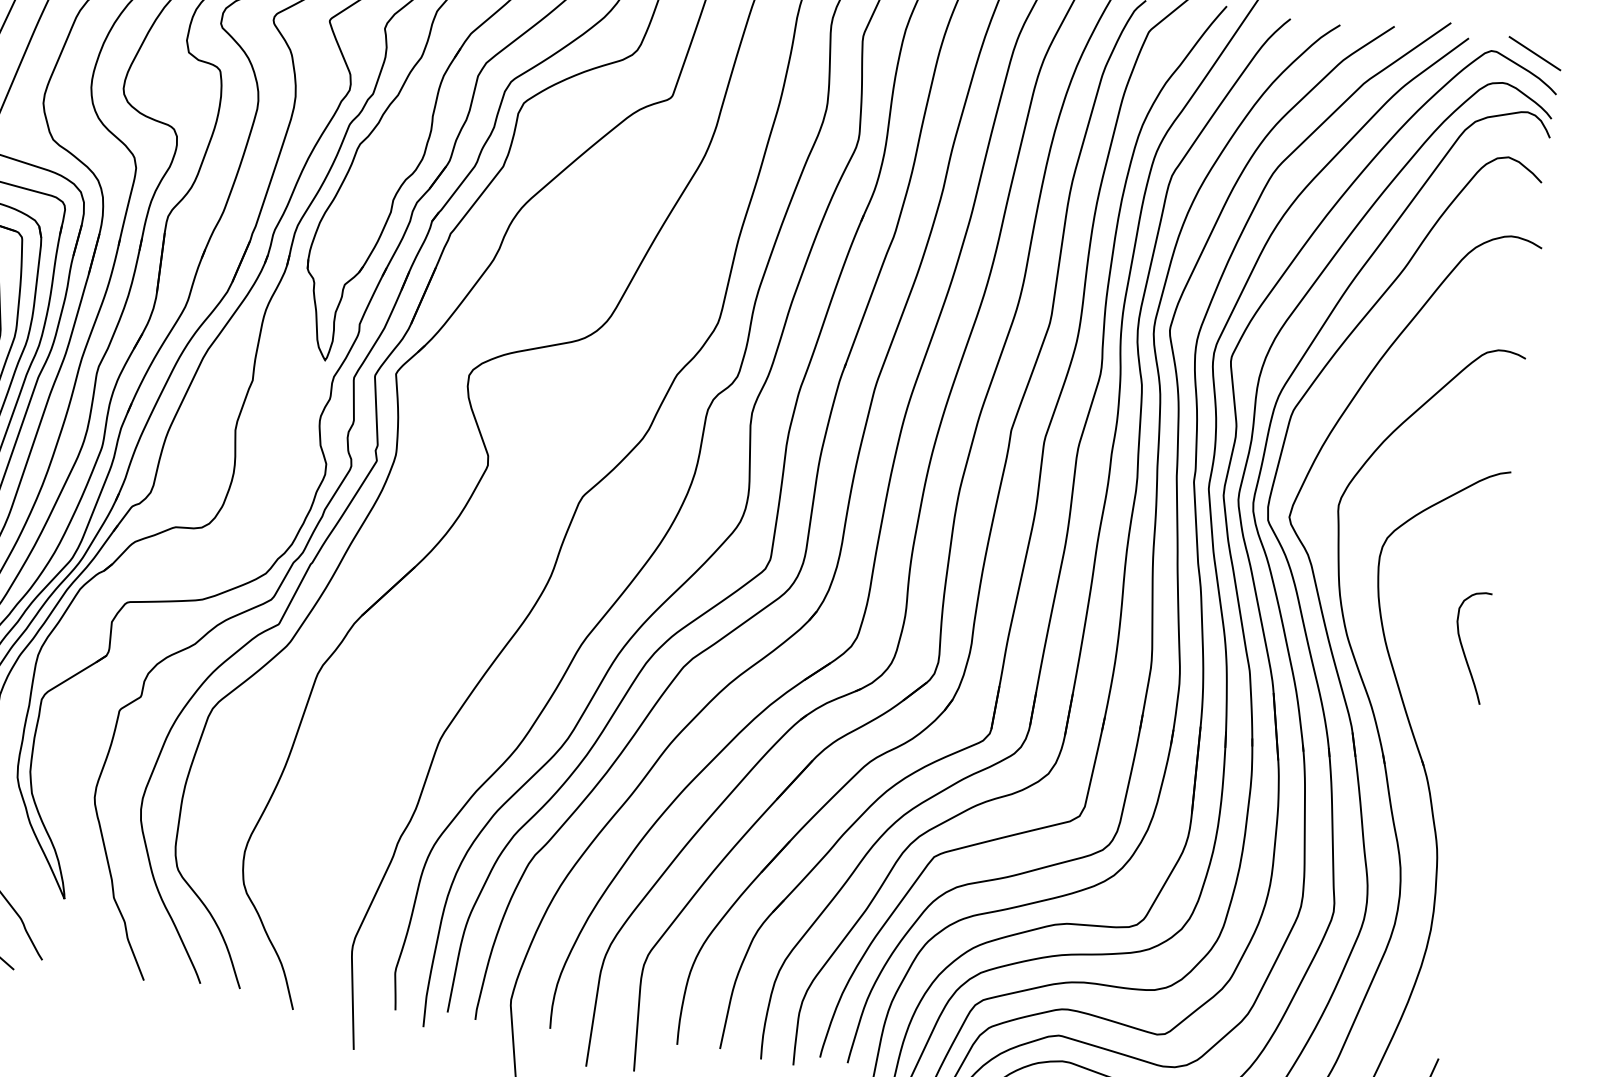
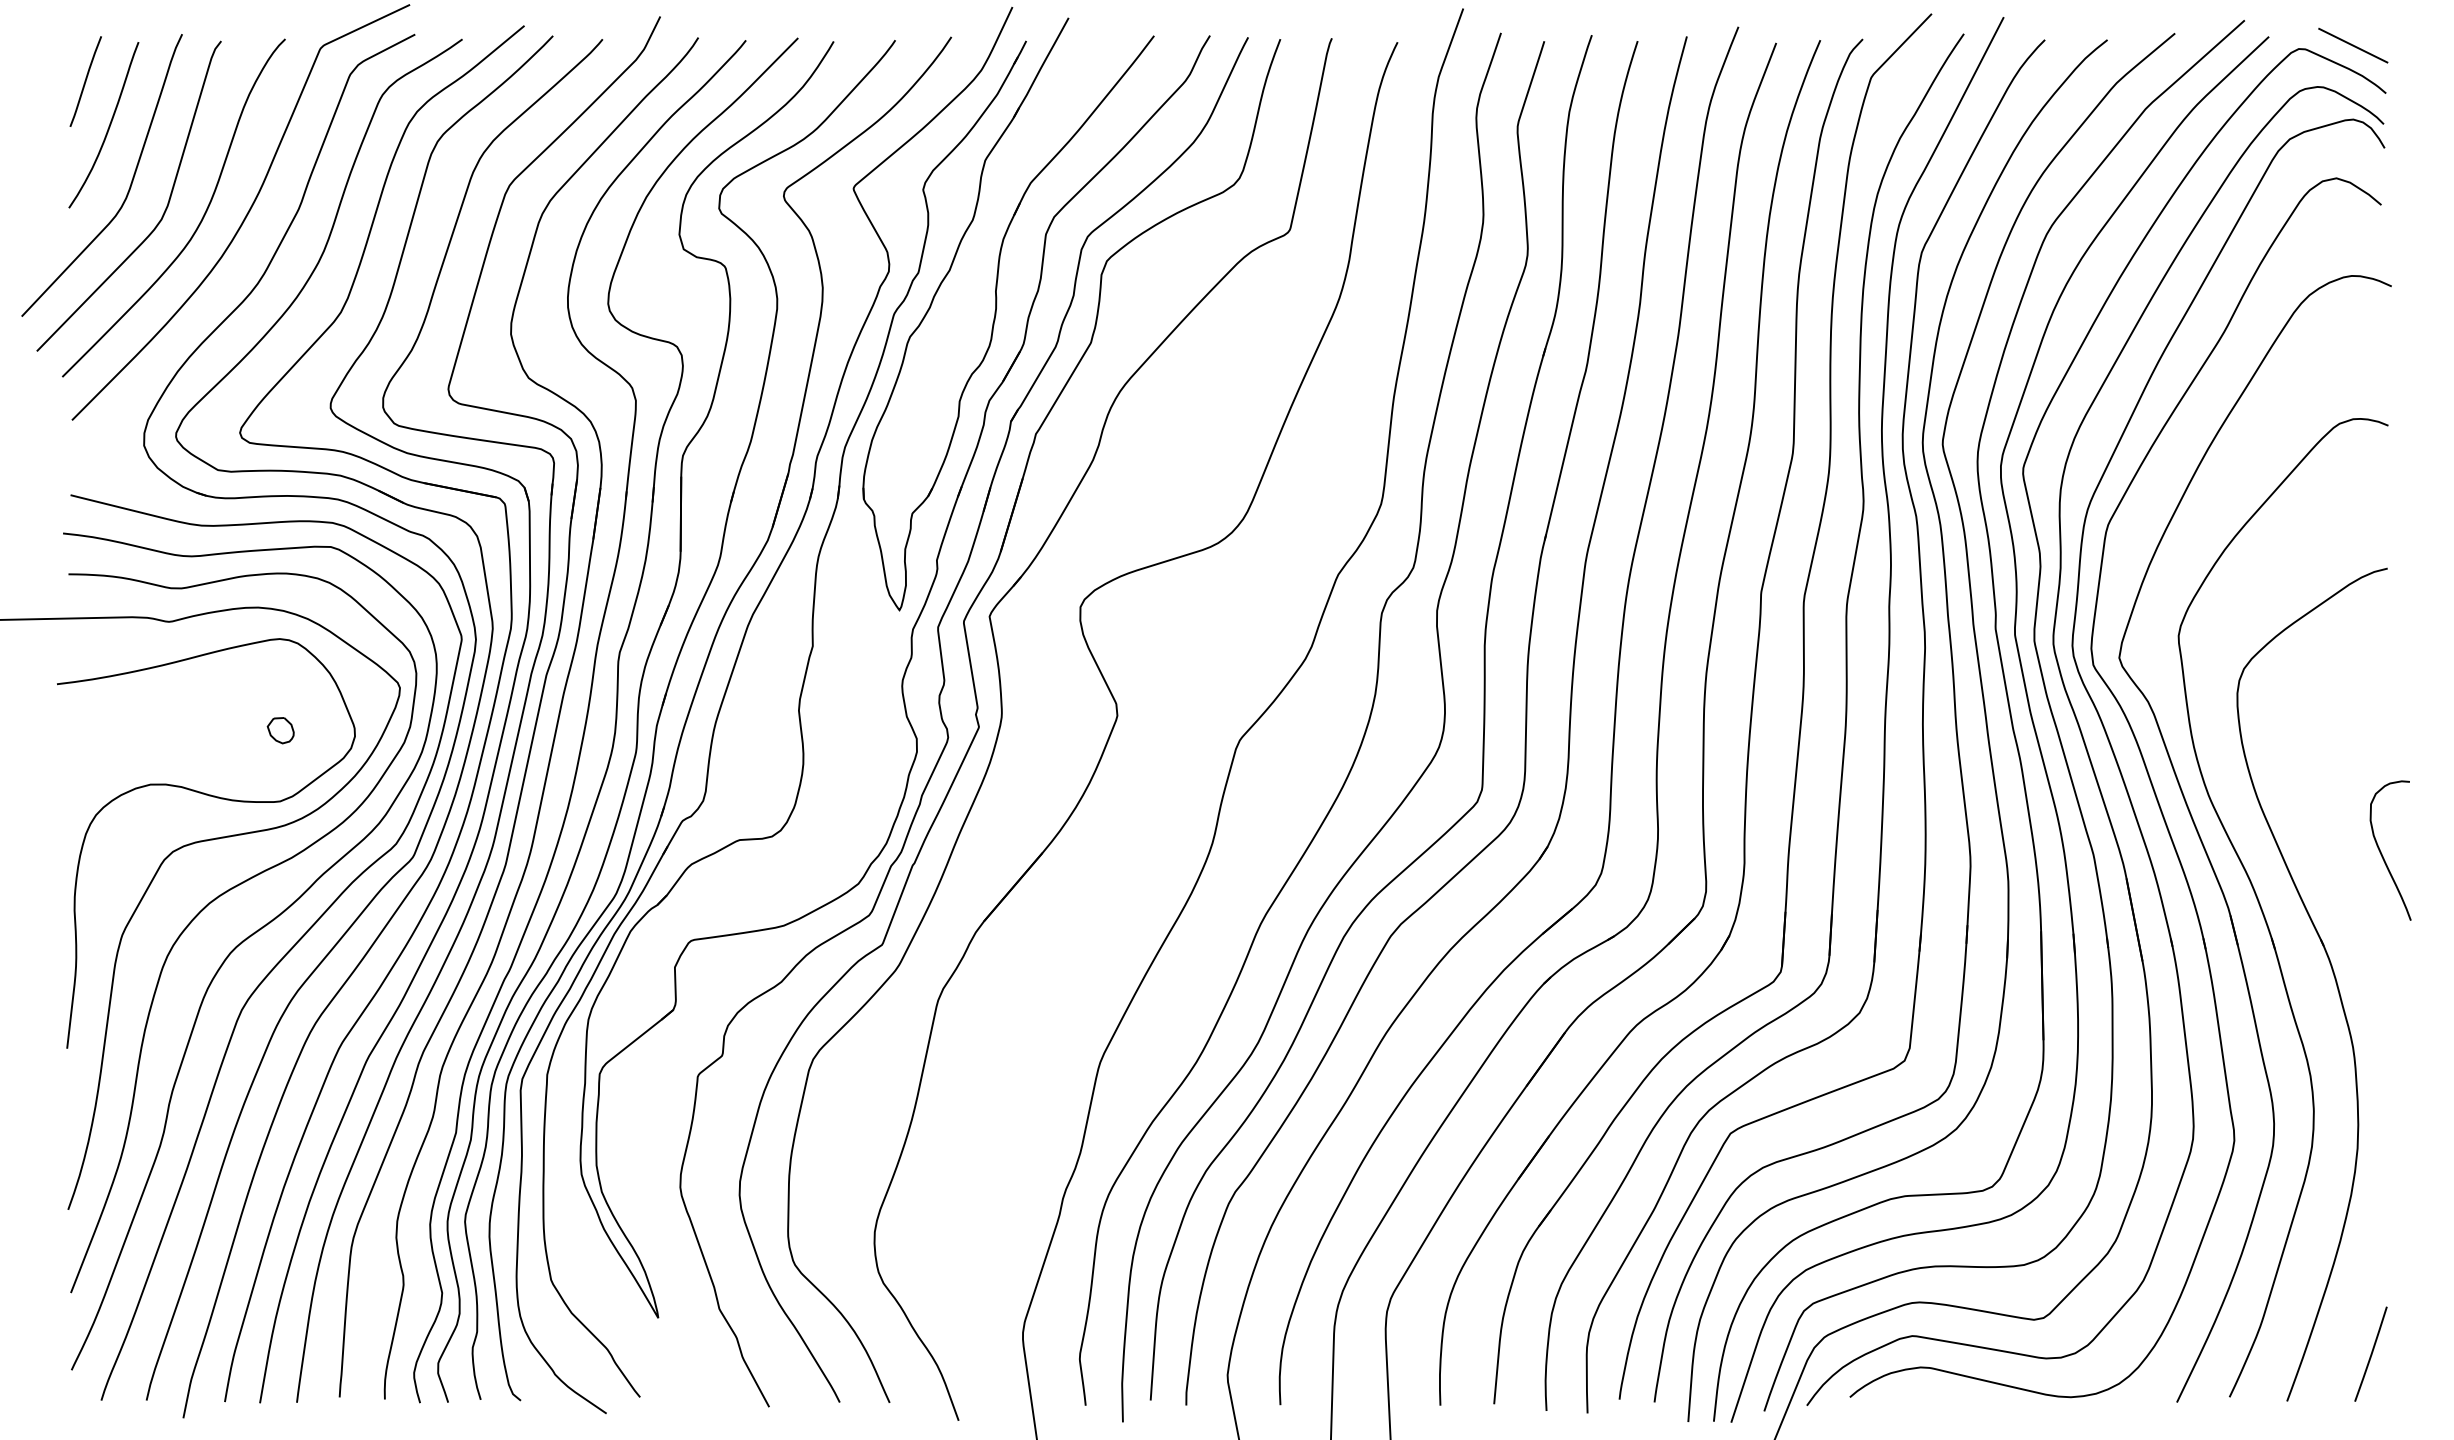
curve: (1463, 648) -> (2382, 853), moved

